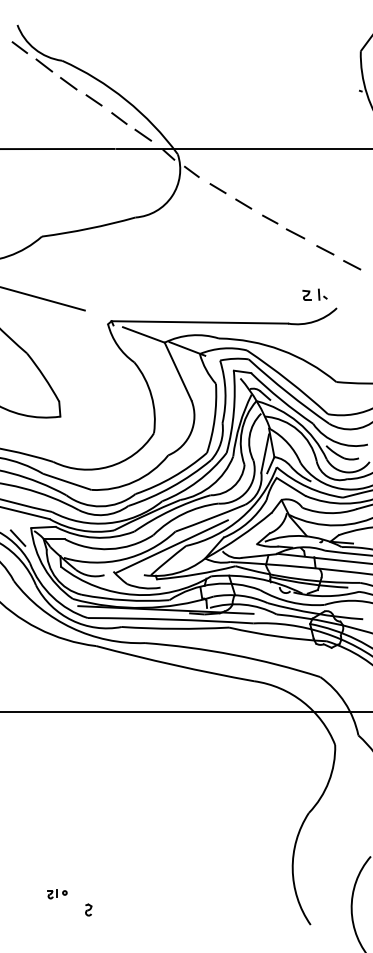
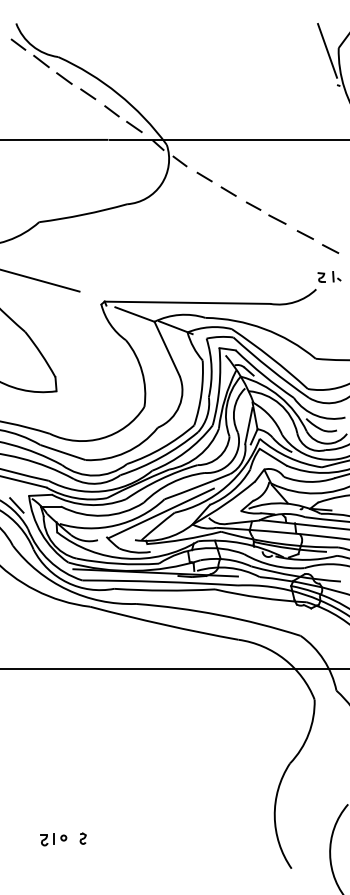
line: (348, 53) -> (327, 50), added
part: (314, 294) -> (329, 276), moved
part: (57, 894) -> (53, 840), size x1.43
part: (88, 909) -> (82, 838), moved

